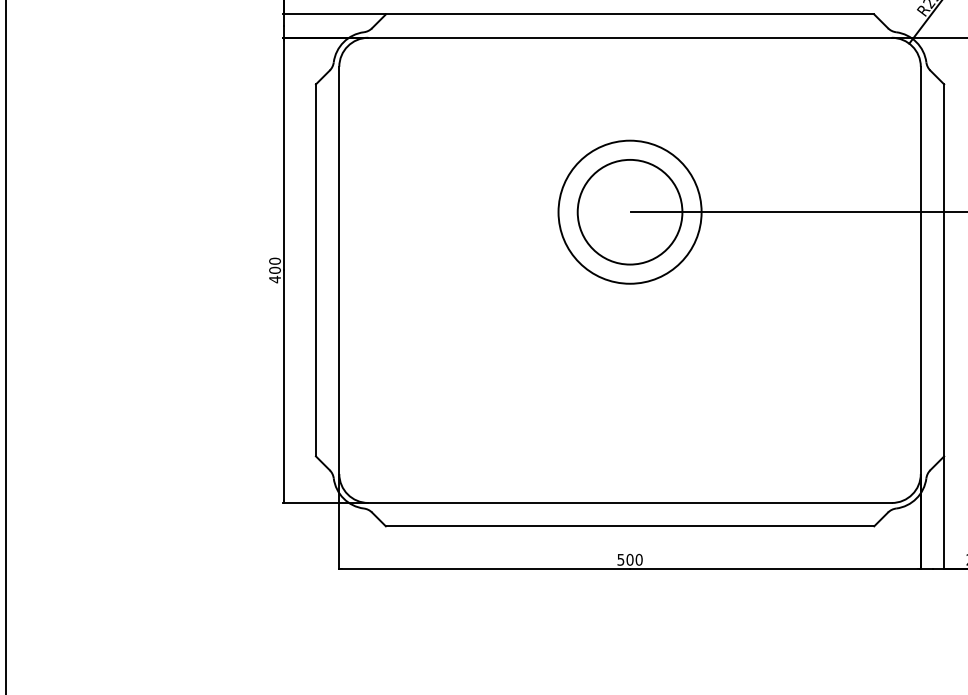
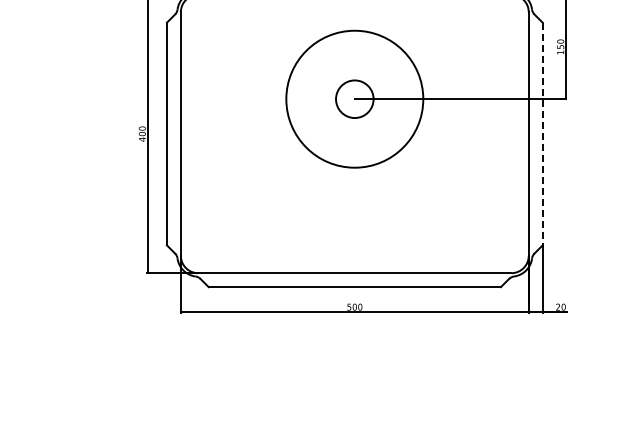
circle: (629, 210) -> (354, 98), size x0.6
circle: (629, 212) -> (354, 99), size x1.6
line: (943, 271) -> (542, 134), solid -> dashed

